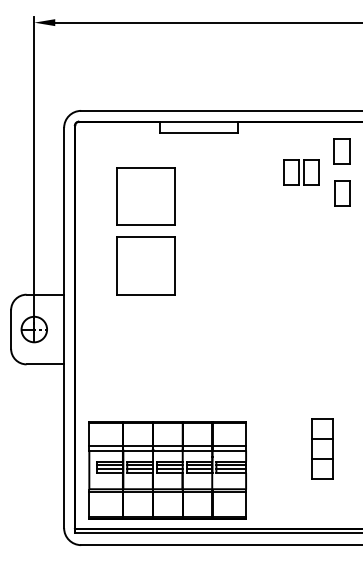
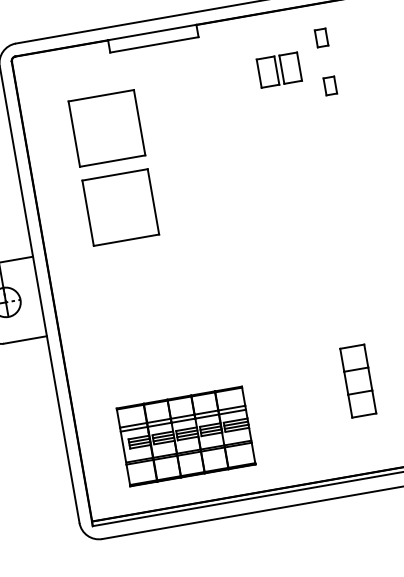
part: (341, 151) -> (320, 38), size x0.6
part: (342, 193) -> (330, 85), size x0.6
part: (167, 470) -> (185, 436), size x0.7

